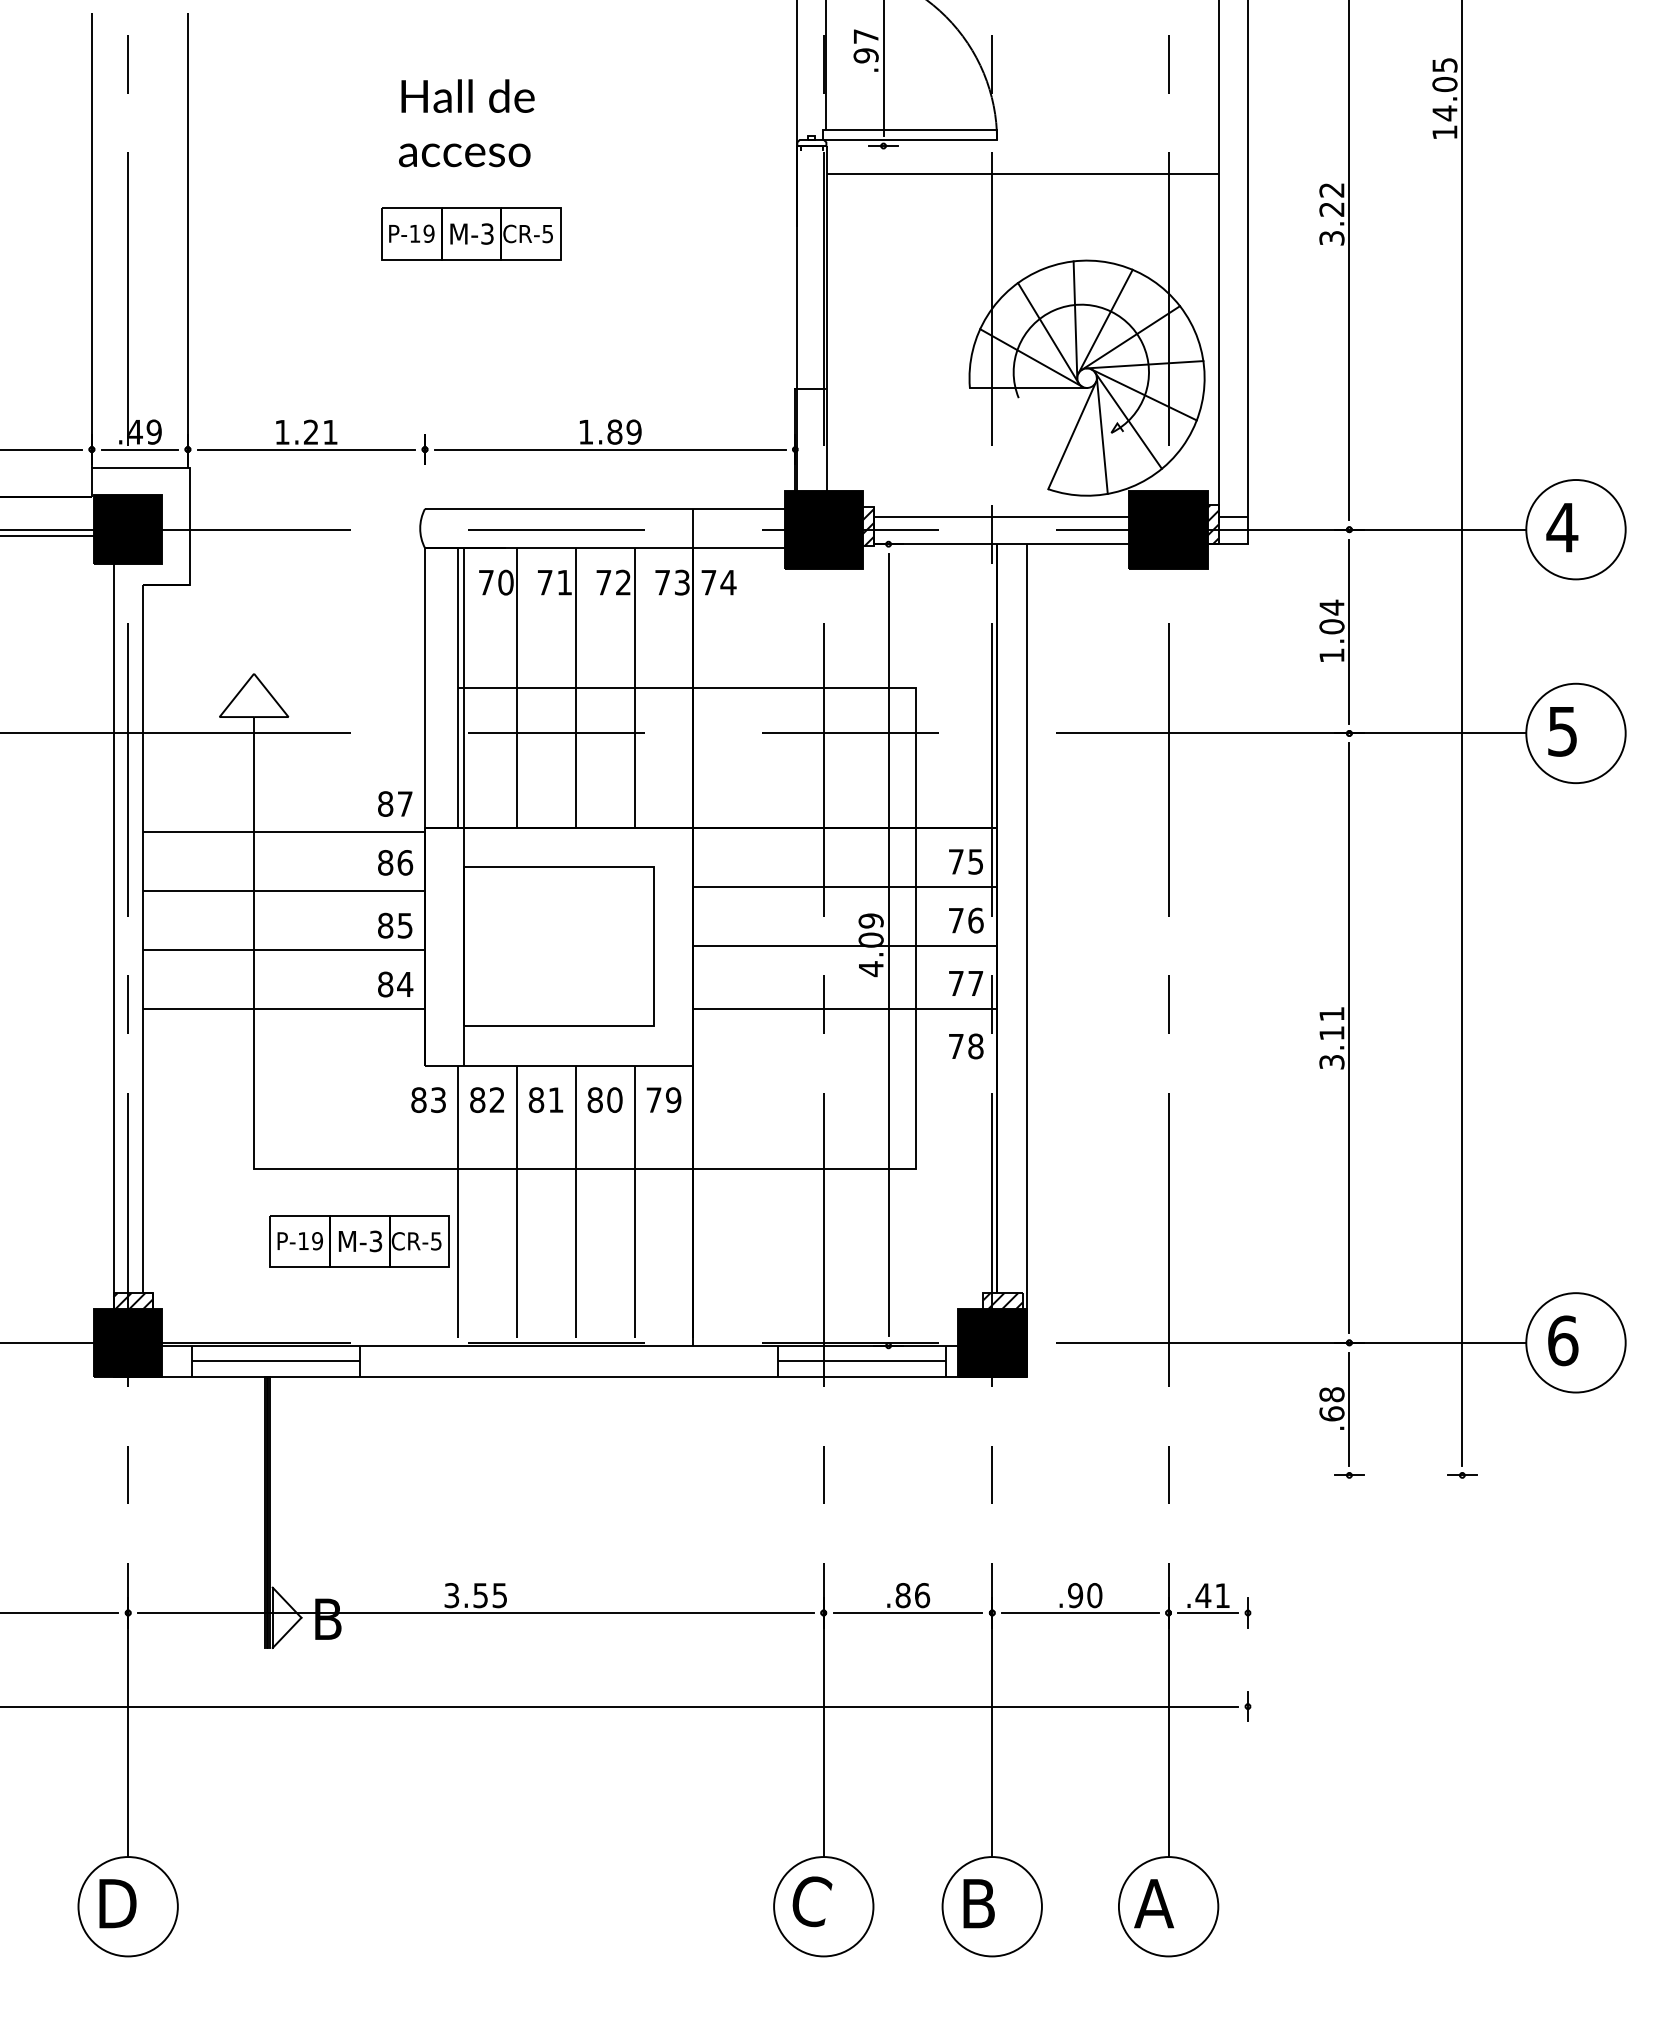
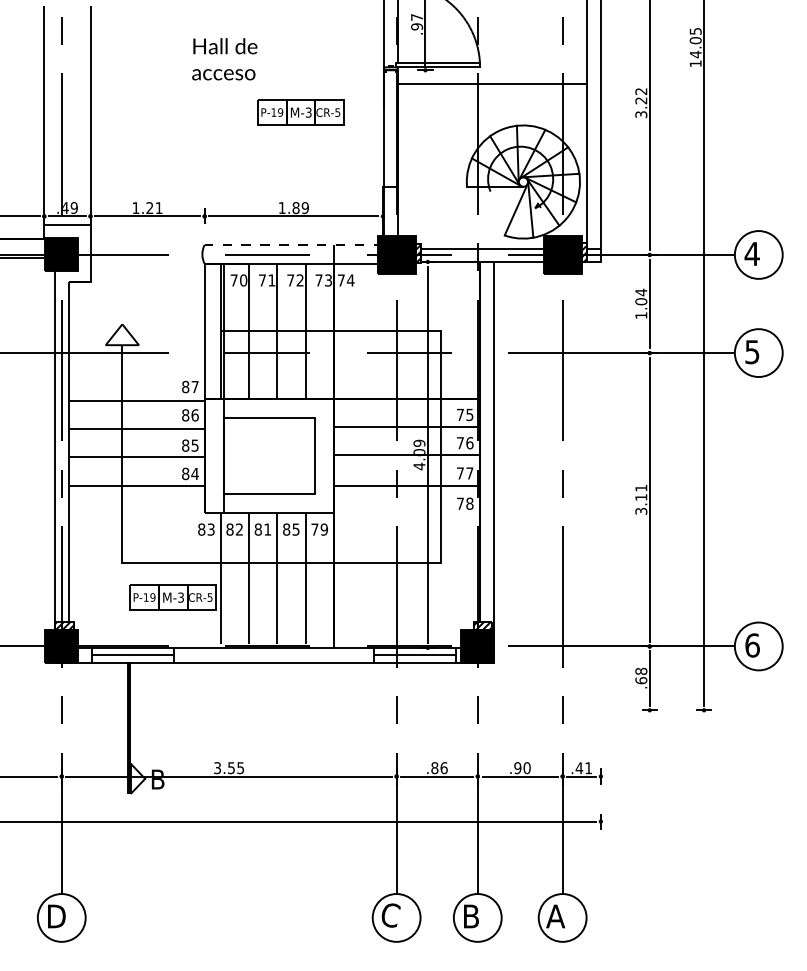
part: (470, 233) -> (300, 112), moved
line: (609, 507) -> (293, 244), solid -> dashed
text: (613, 1099) -> (295, 529), 80 -> 85

